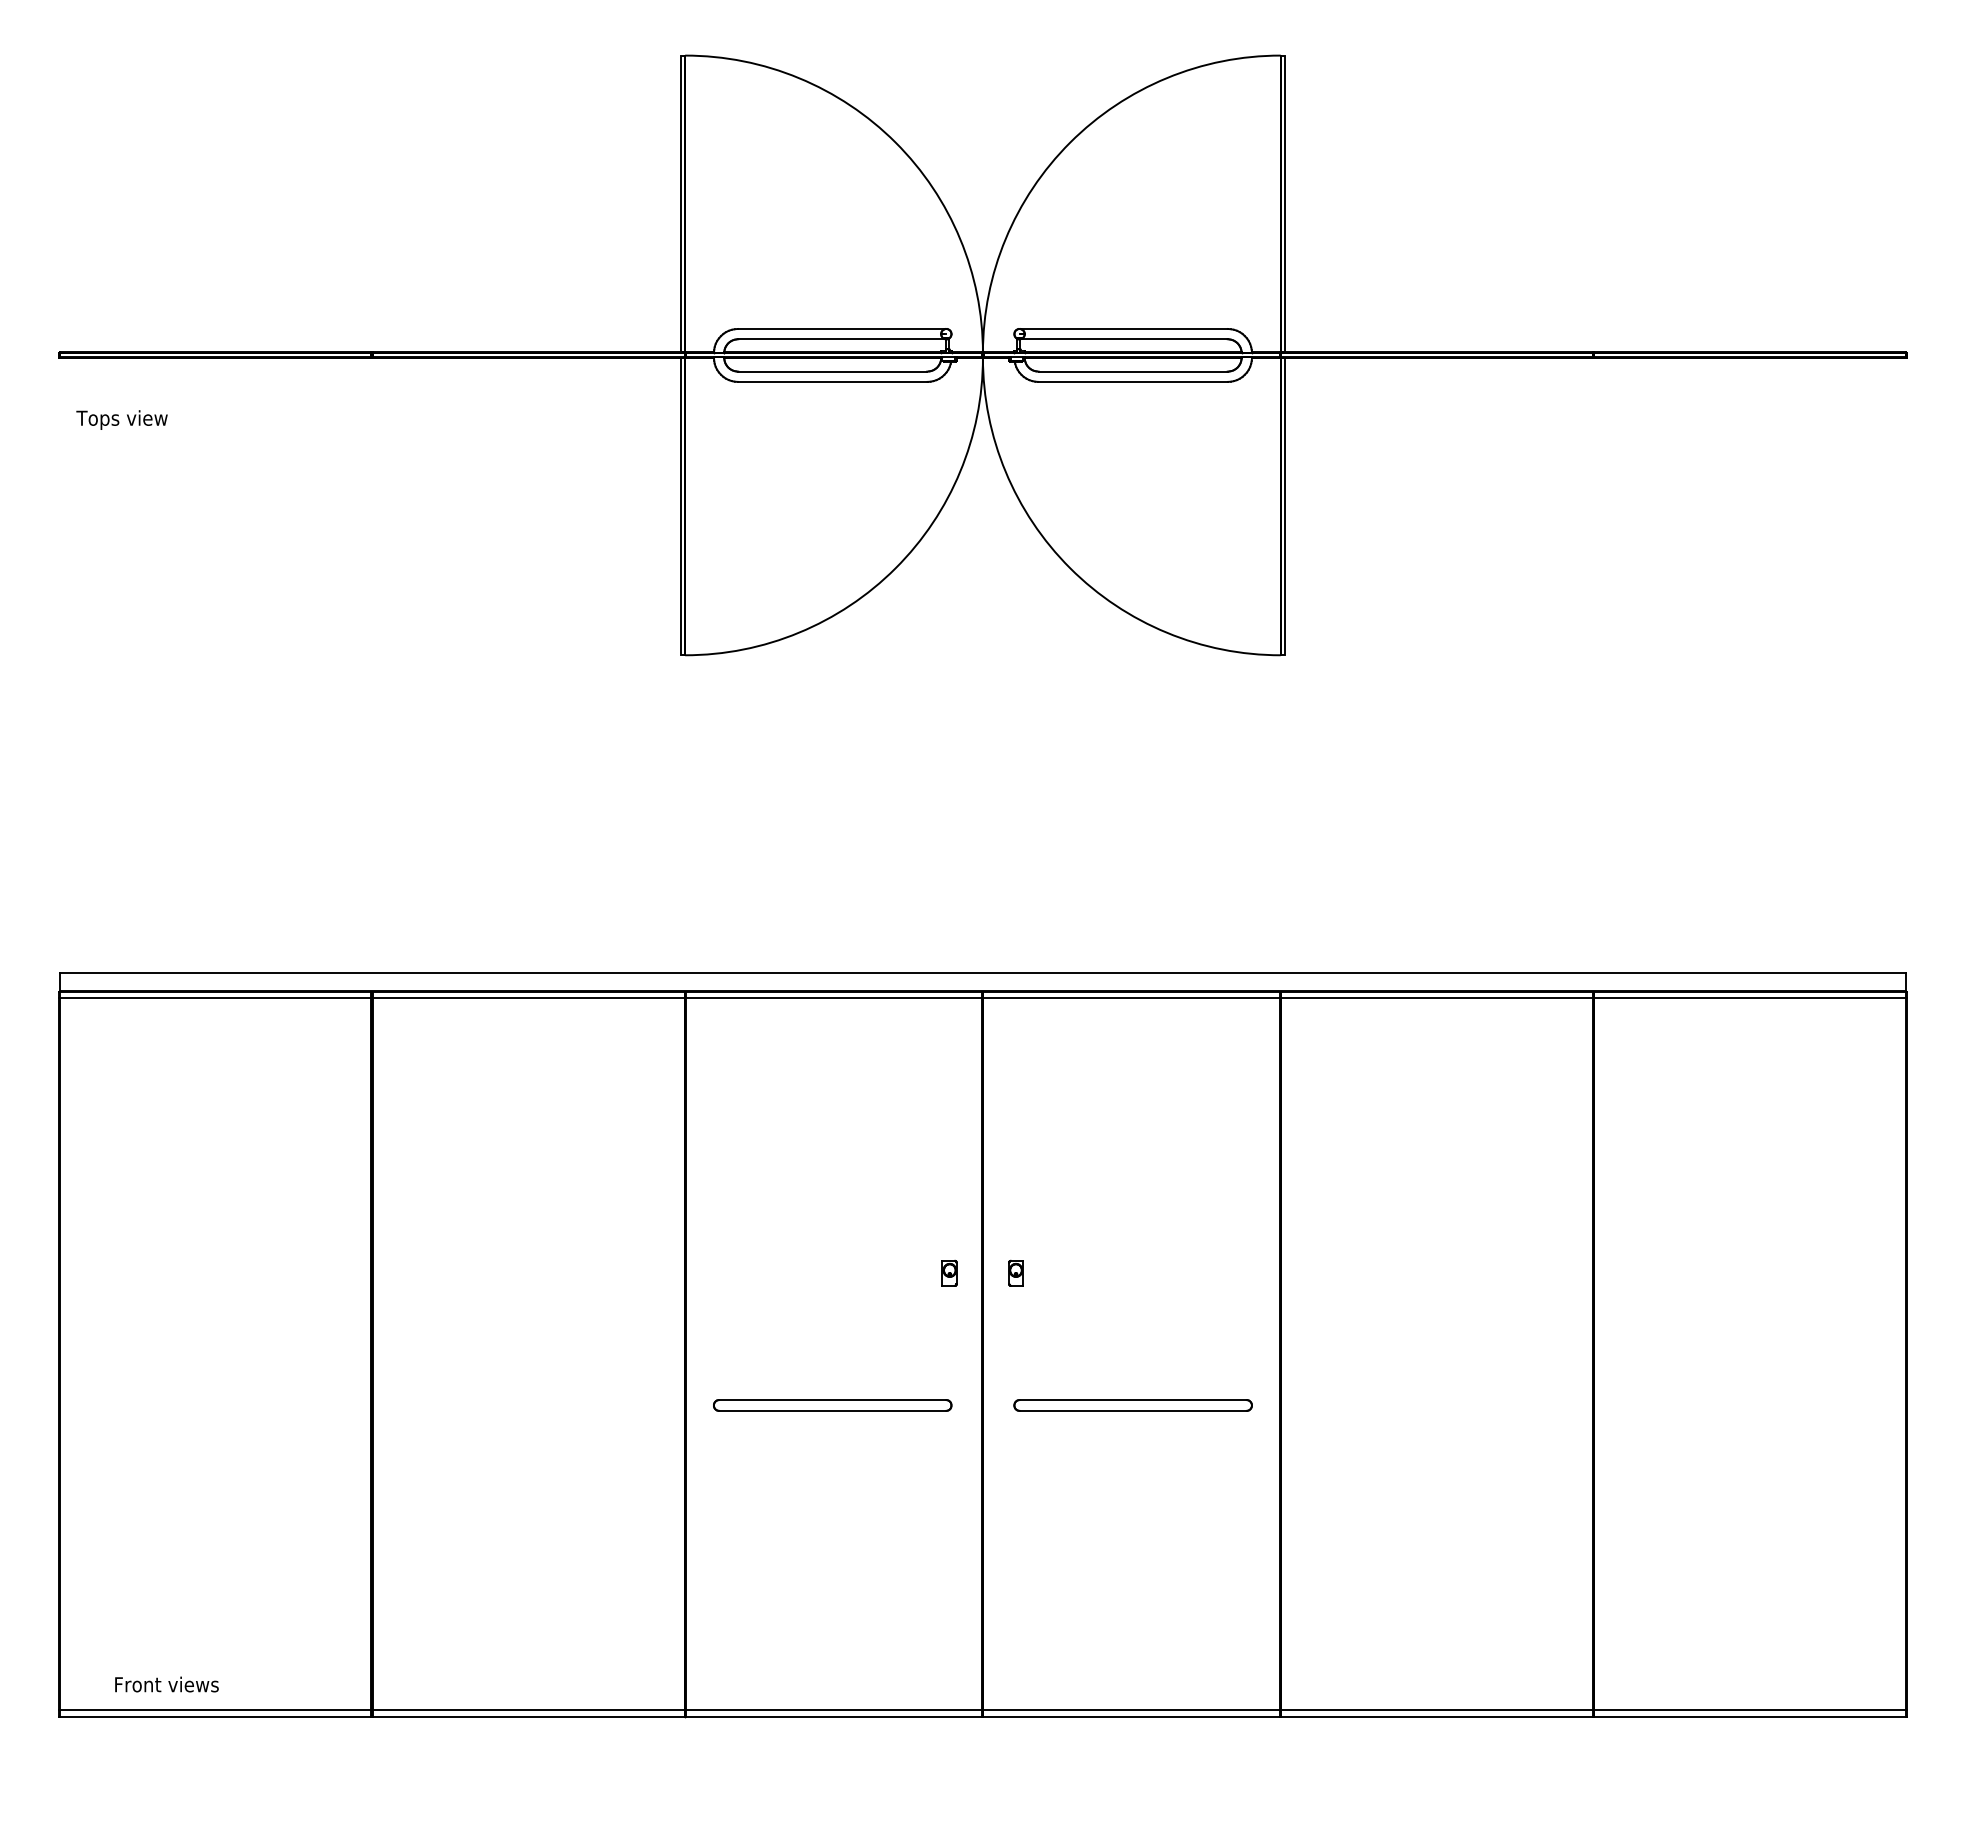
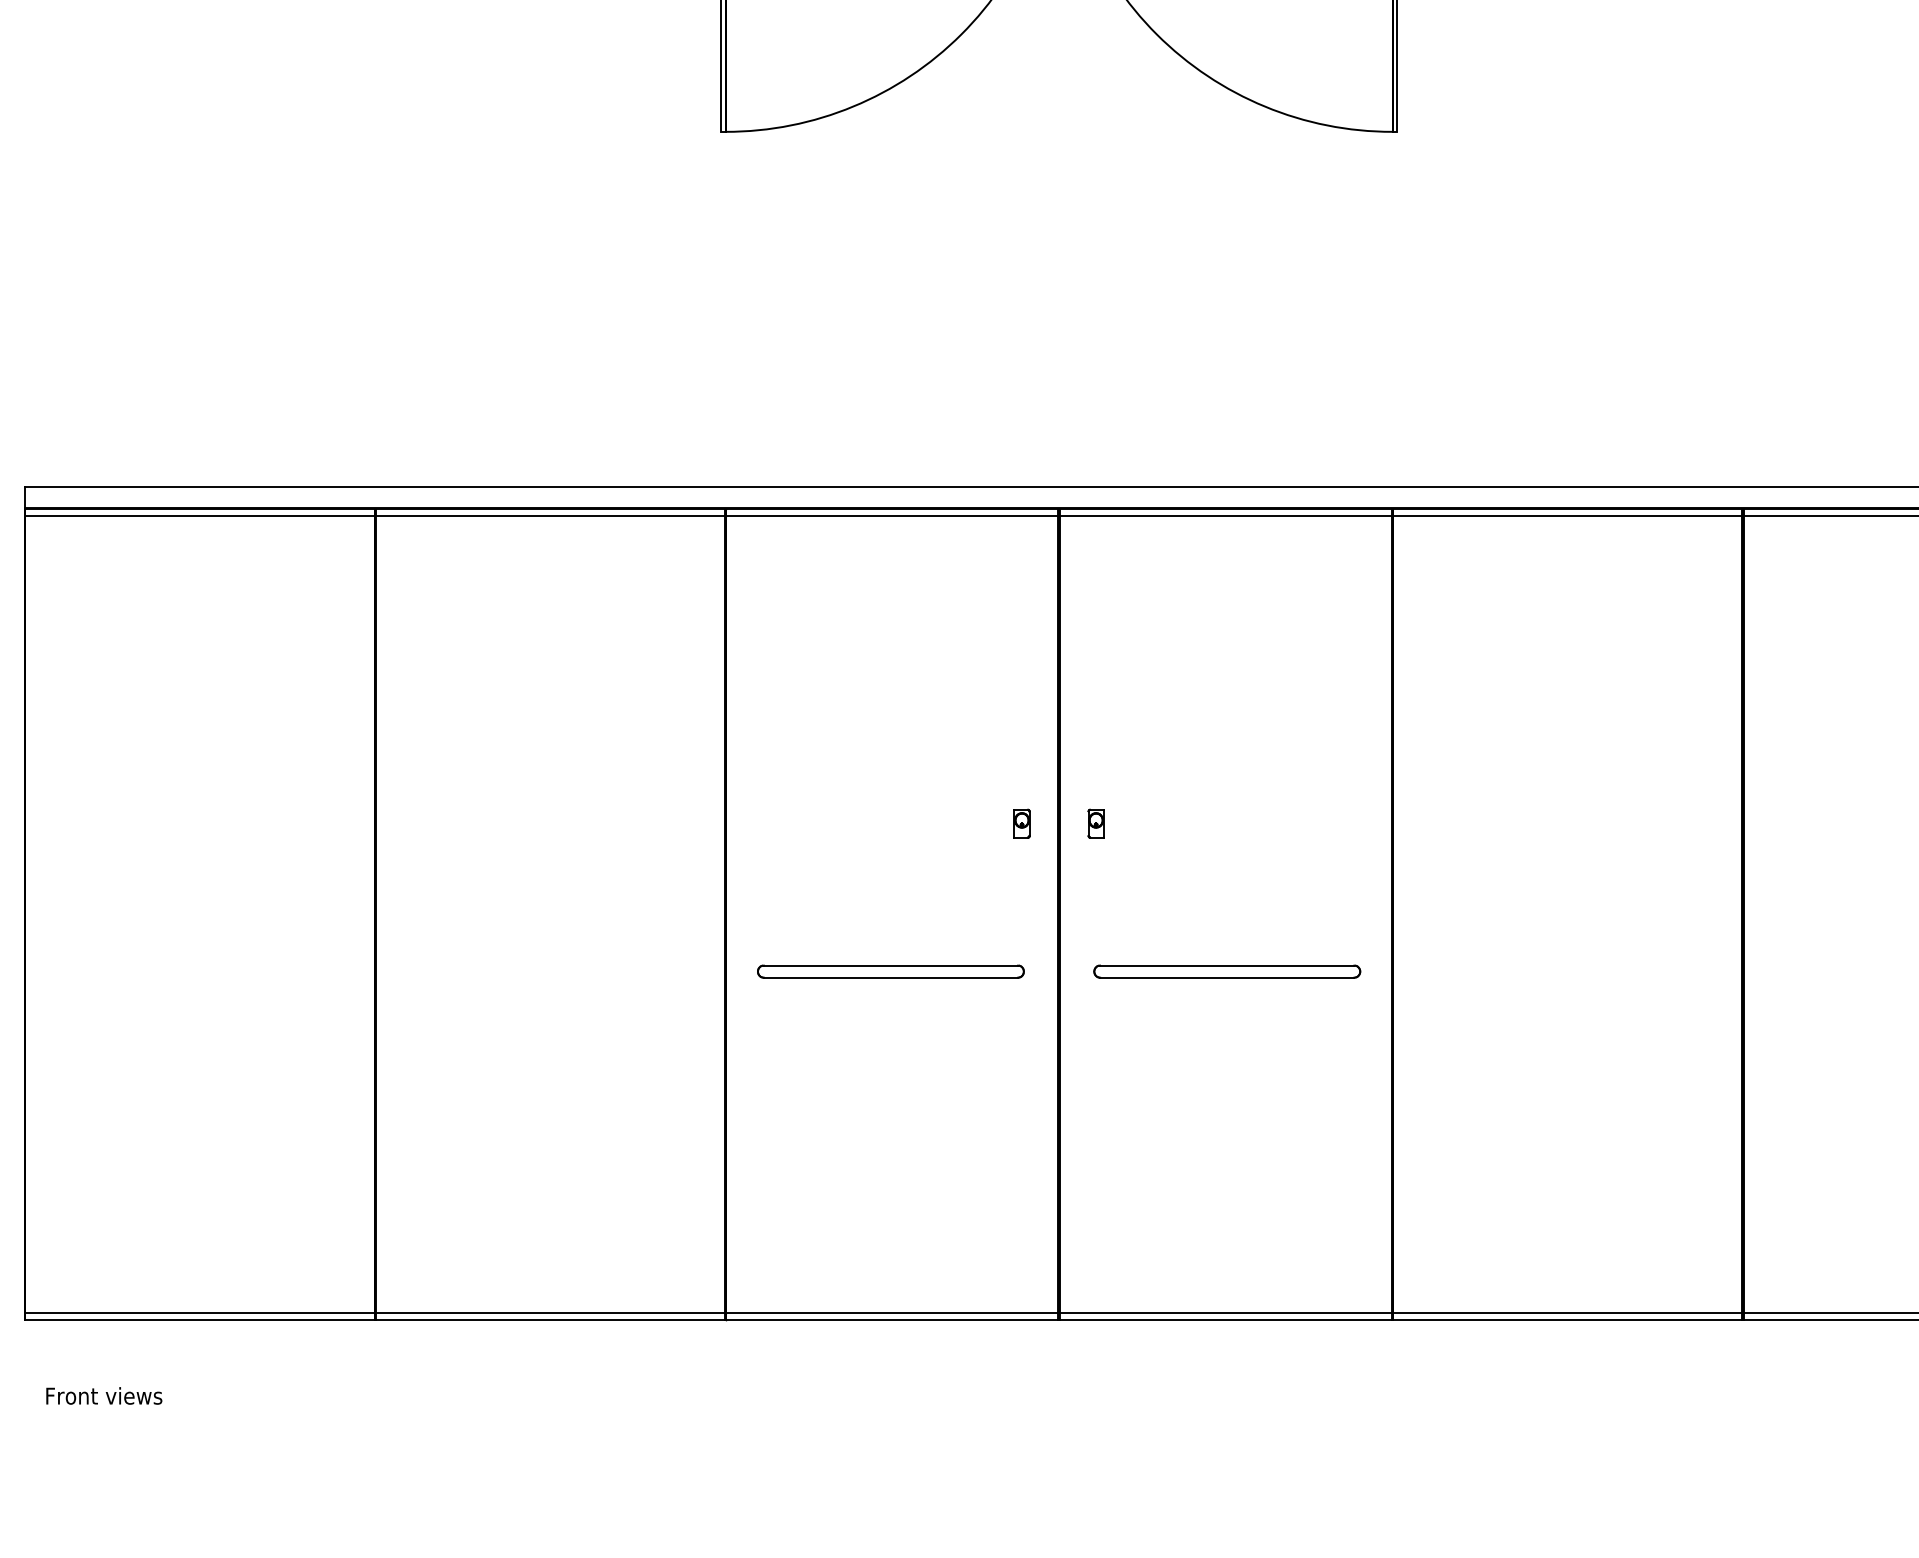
text: (166, 1684) -> (103, 1395), moved

